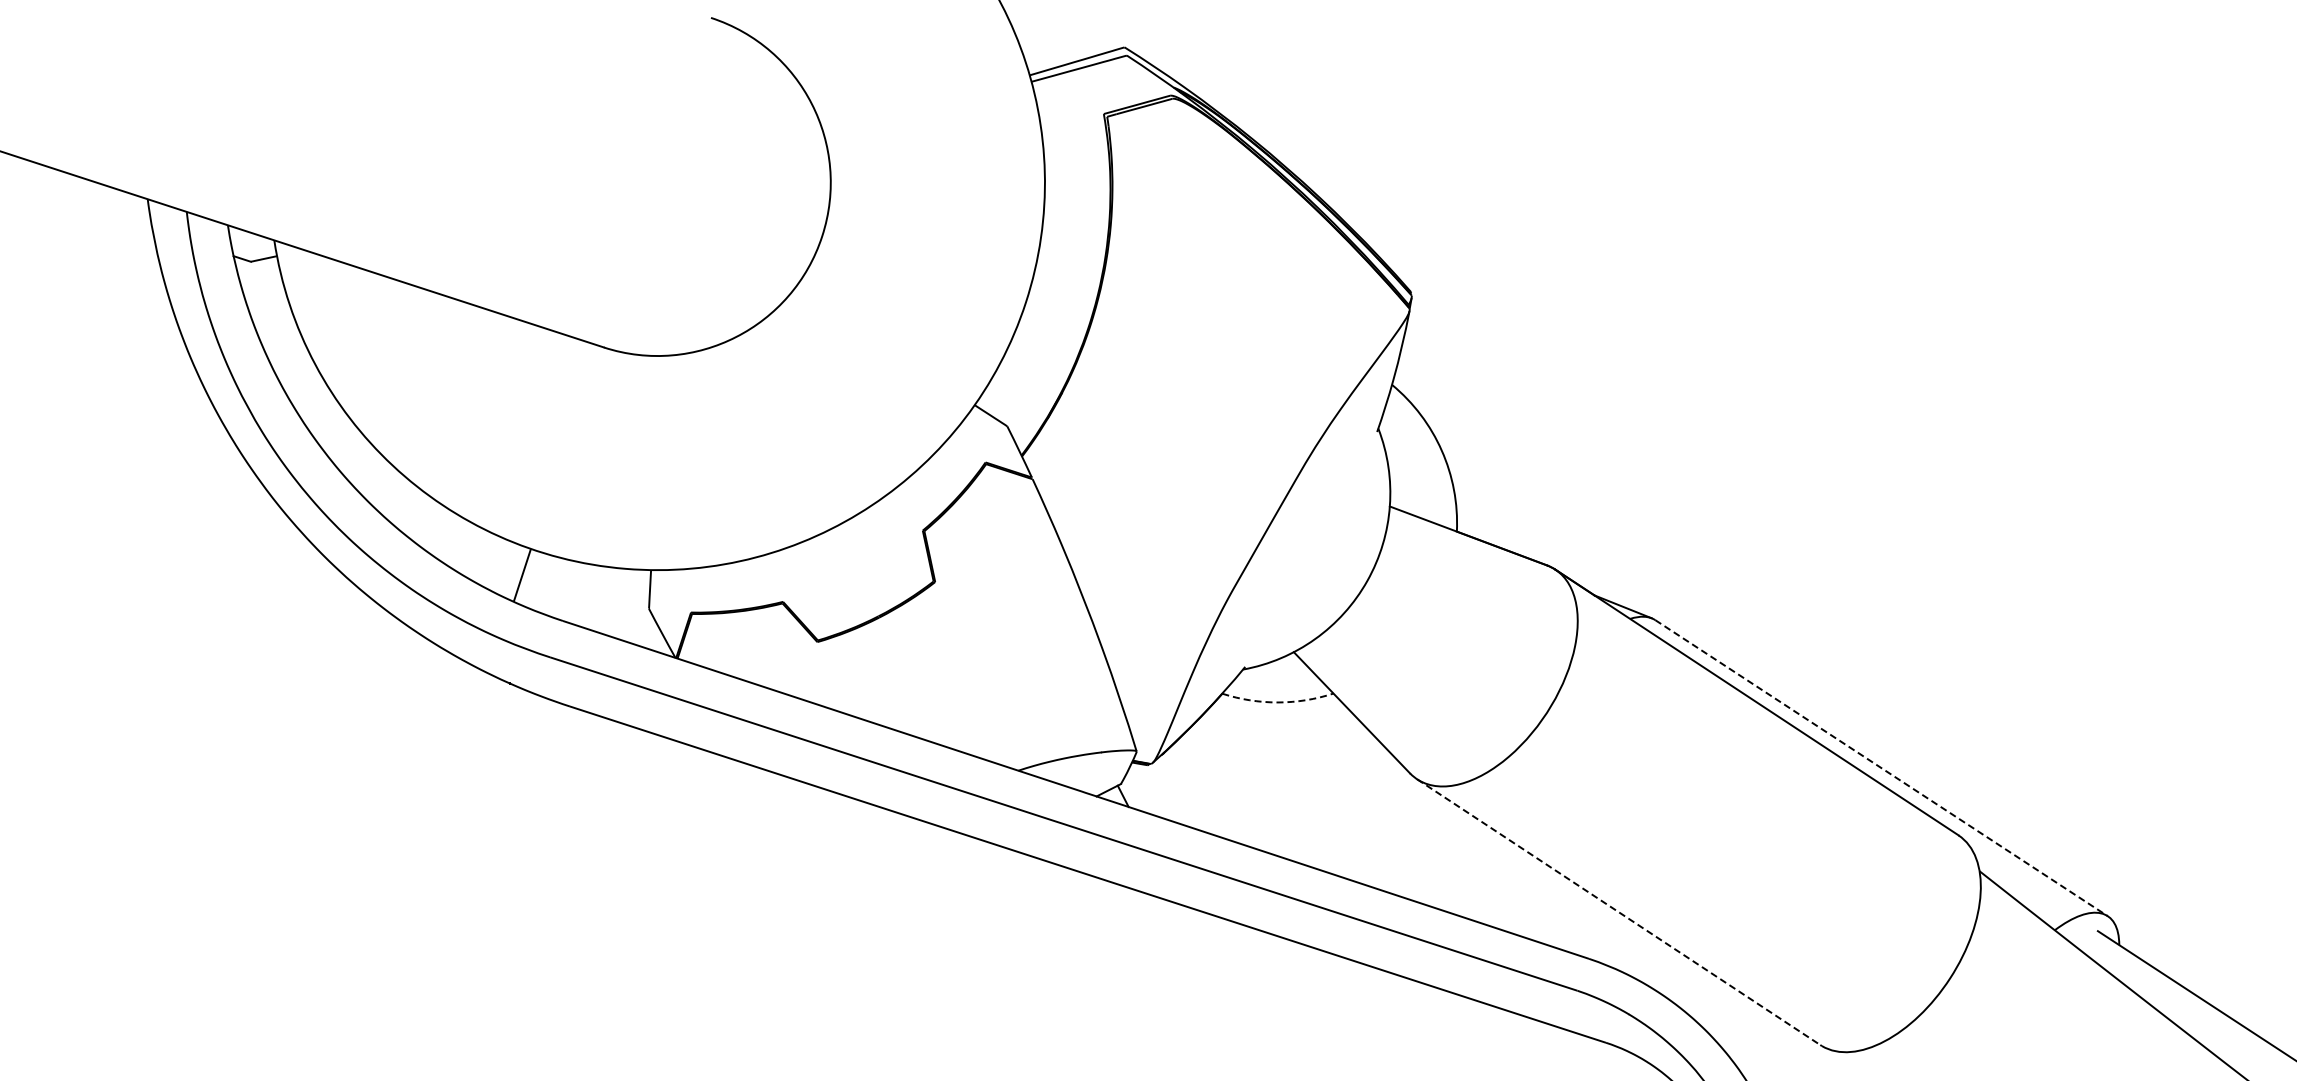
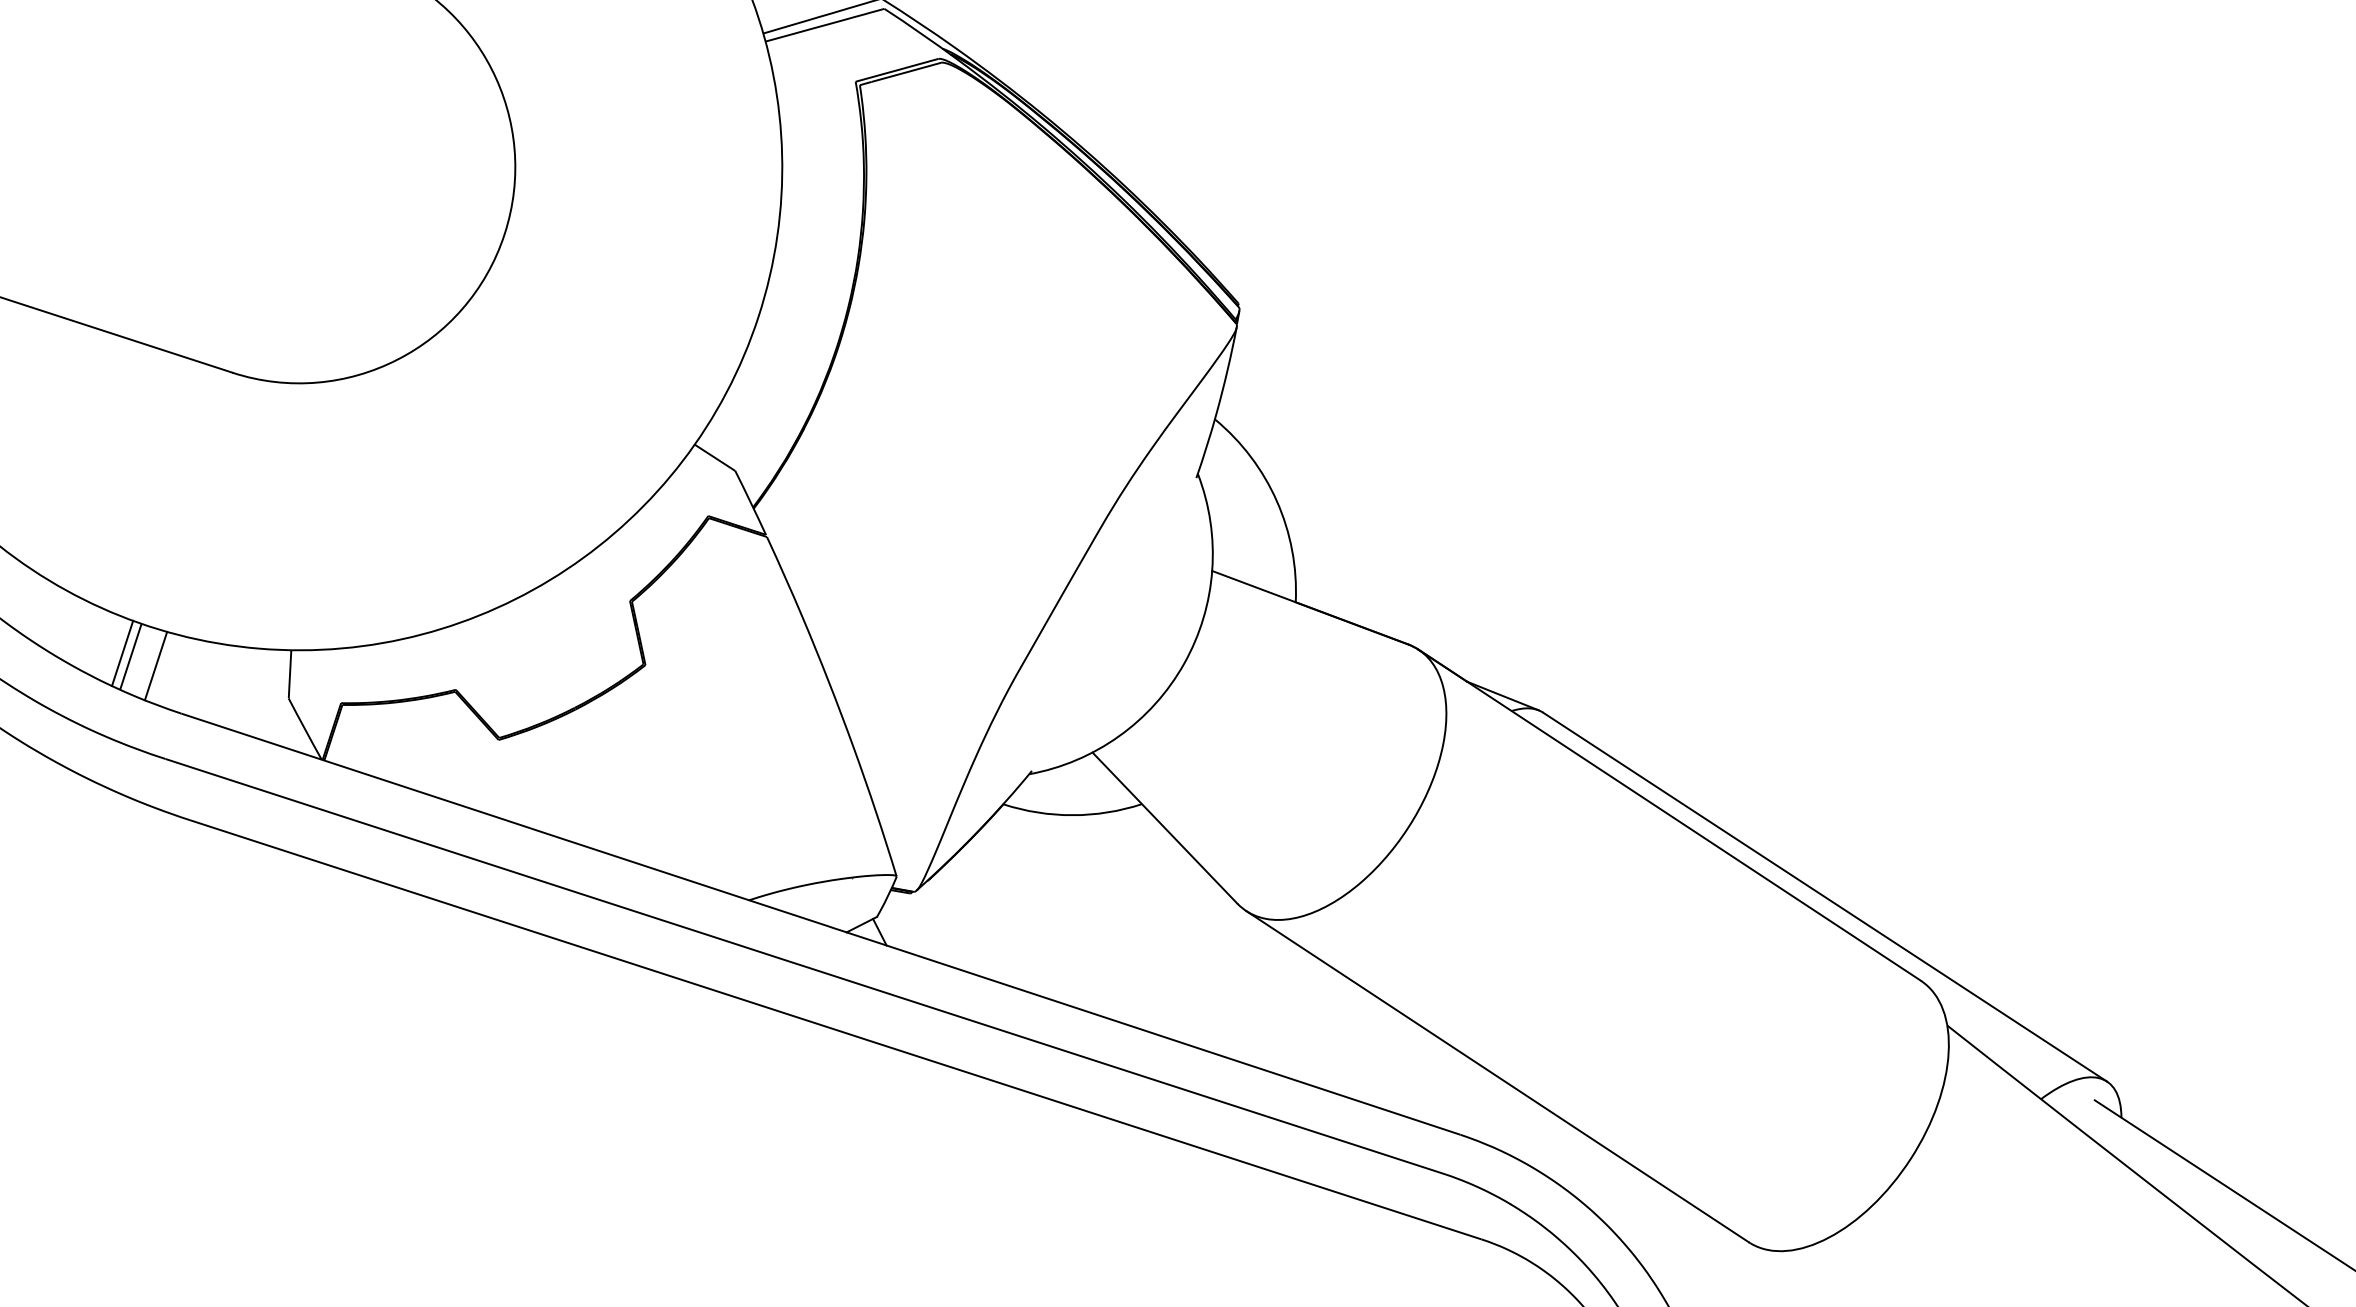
line: (515, 572) -> (122, 653), added
line: (542, 582) -> (155, 665), added
arc: (1277, 702) -> (1072, 815), dashed -> solid
line: (1881, 768) -> (1825, 897), dashed -> solid
line: (1619, 912) -> (1498, 1077), dashed -> solid

